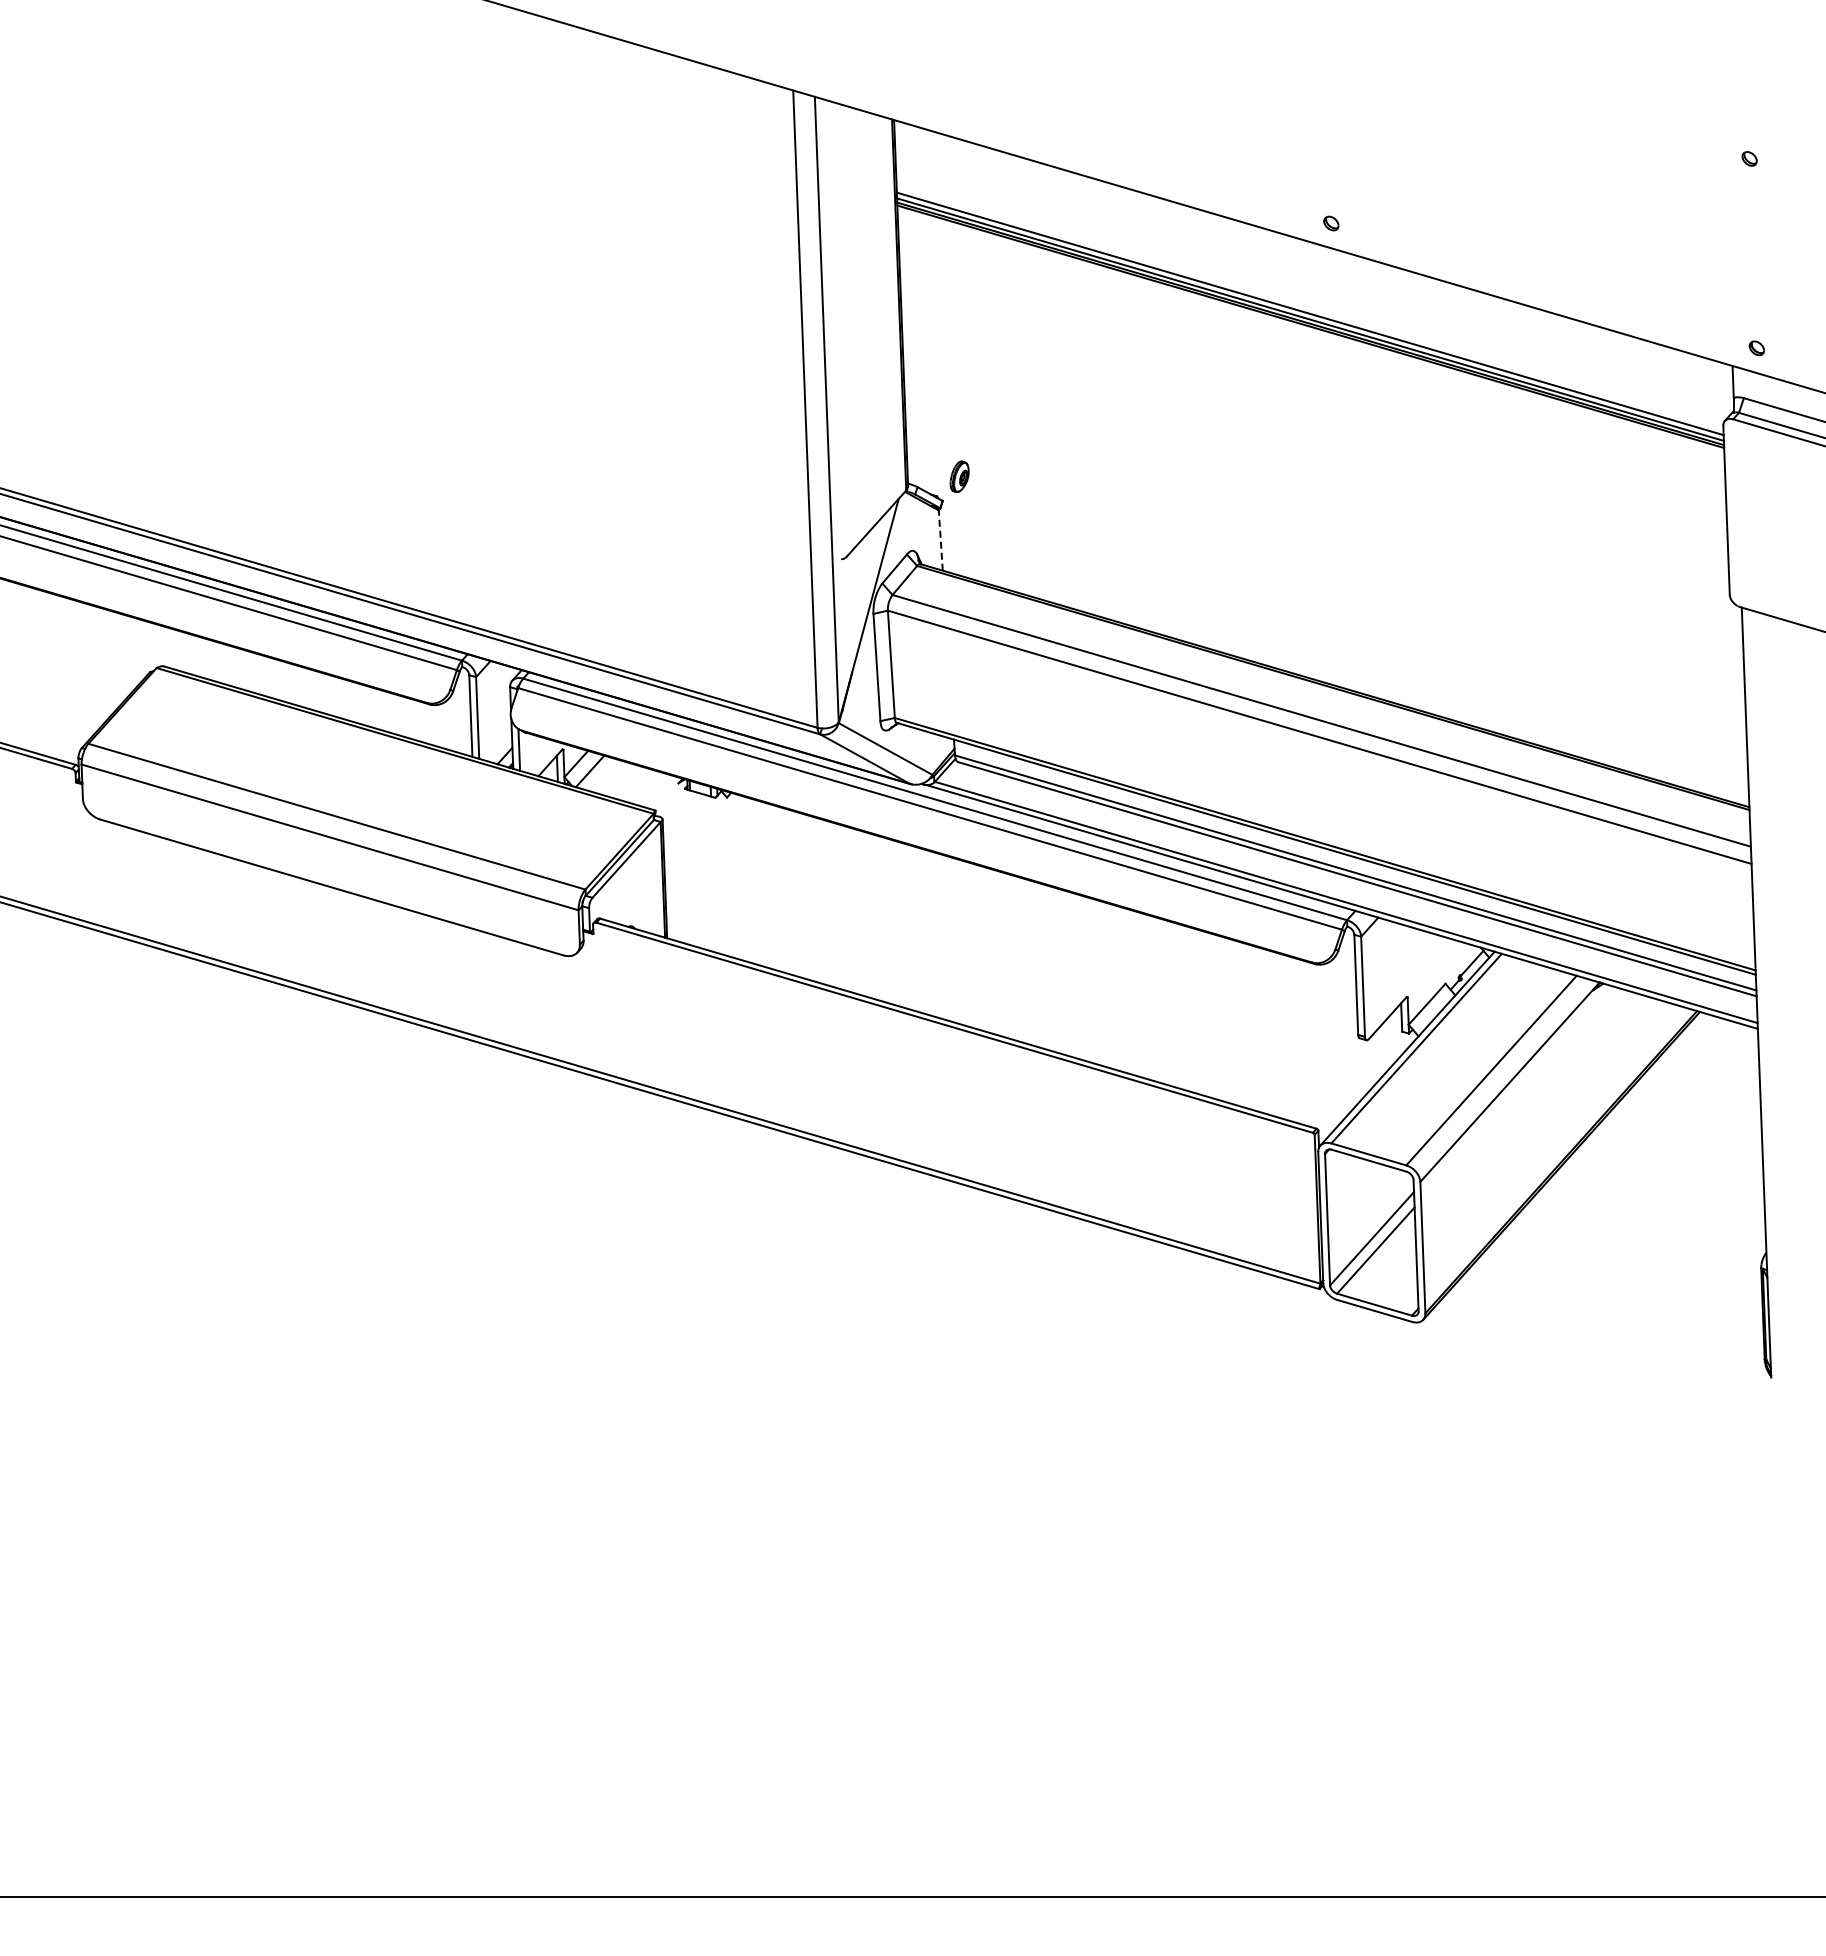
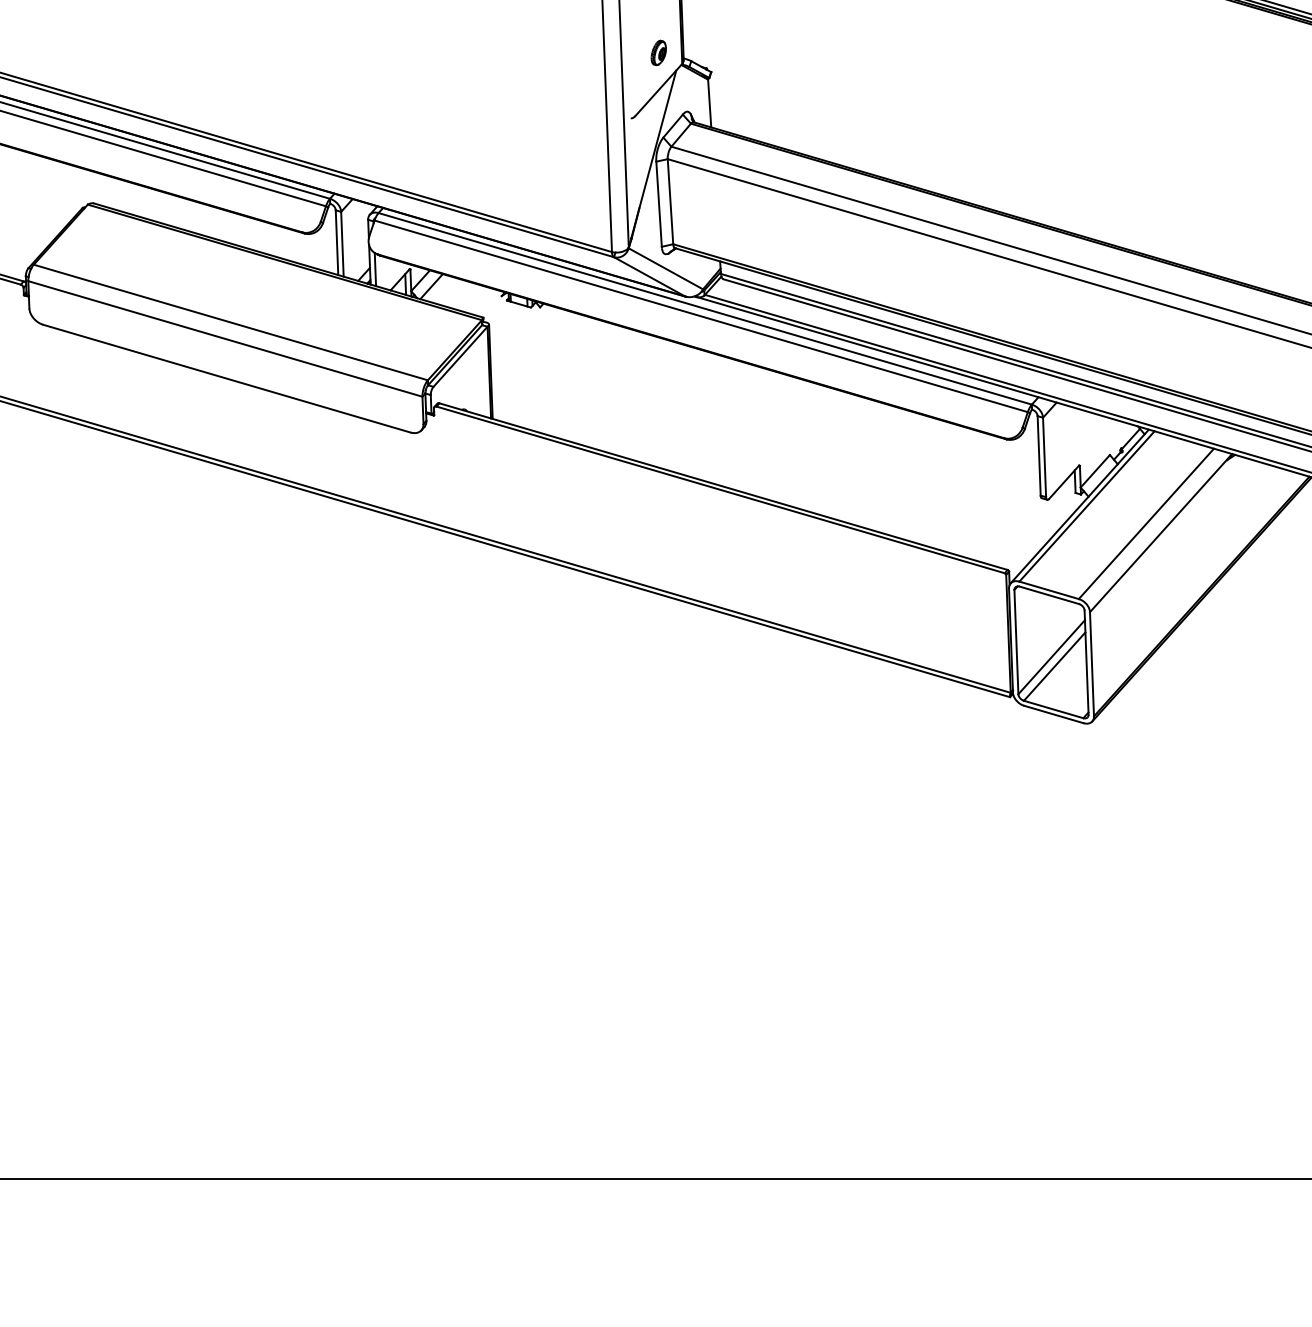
part: (959, 476) -> (658, 52), moved
line: (940, 538) -> (709, 101), dashed -> solid

